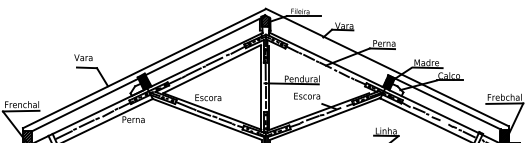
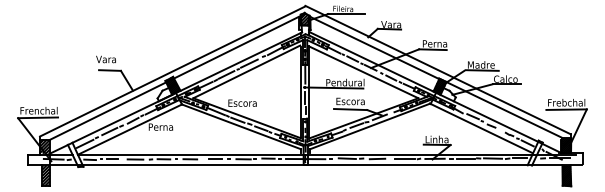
line: (329, 46) -> (374, 47), added
line: (318, 69) -> (363, 72), added
line: (307, 103) -> (350, 109), added

